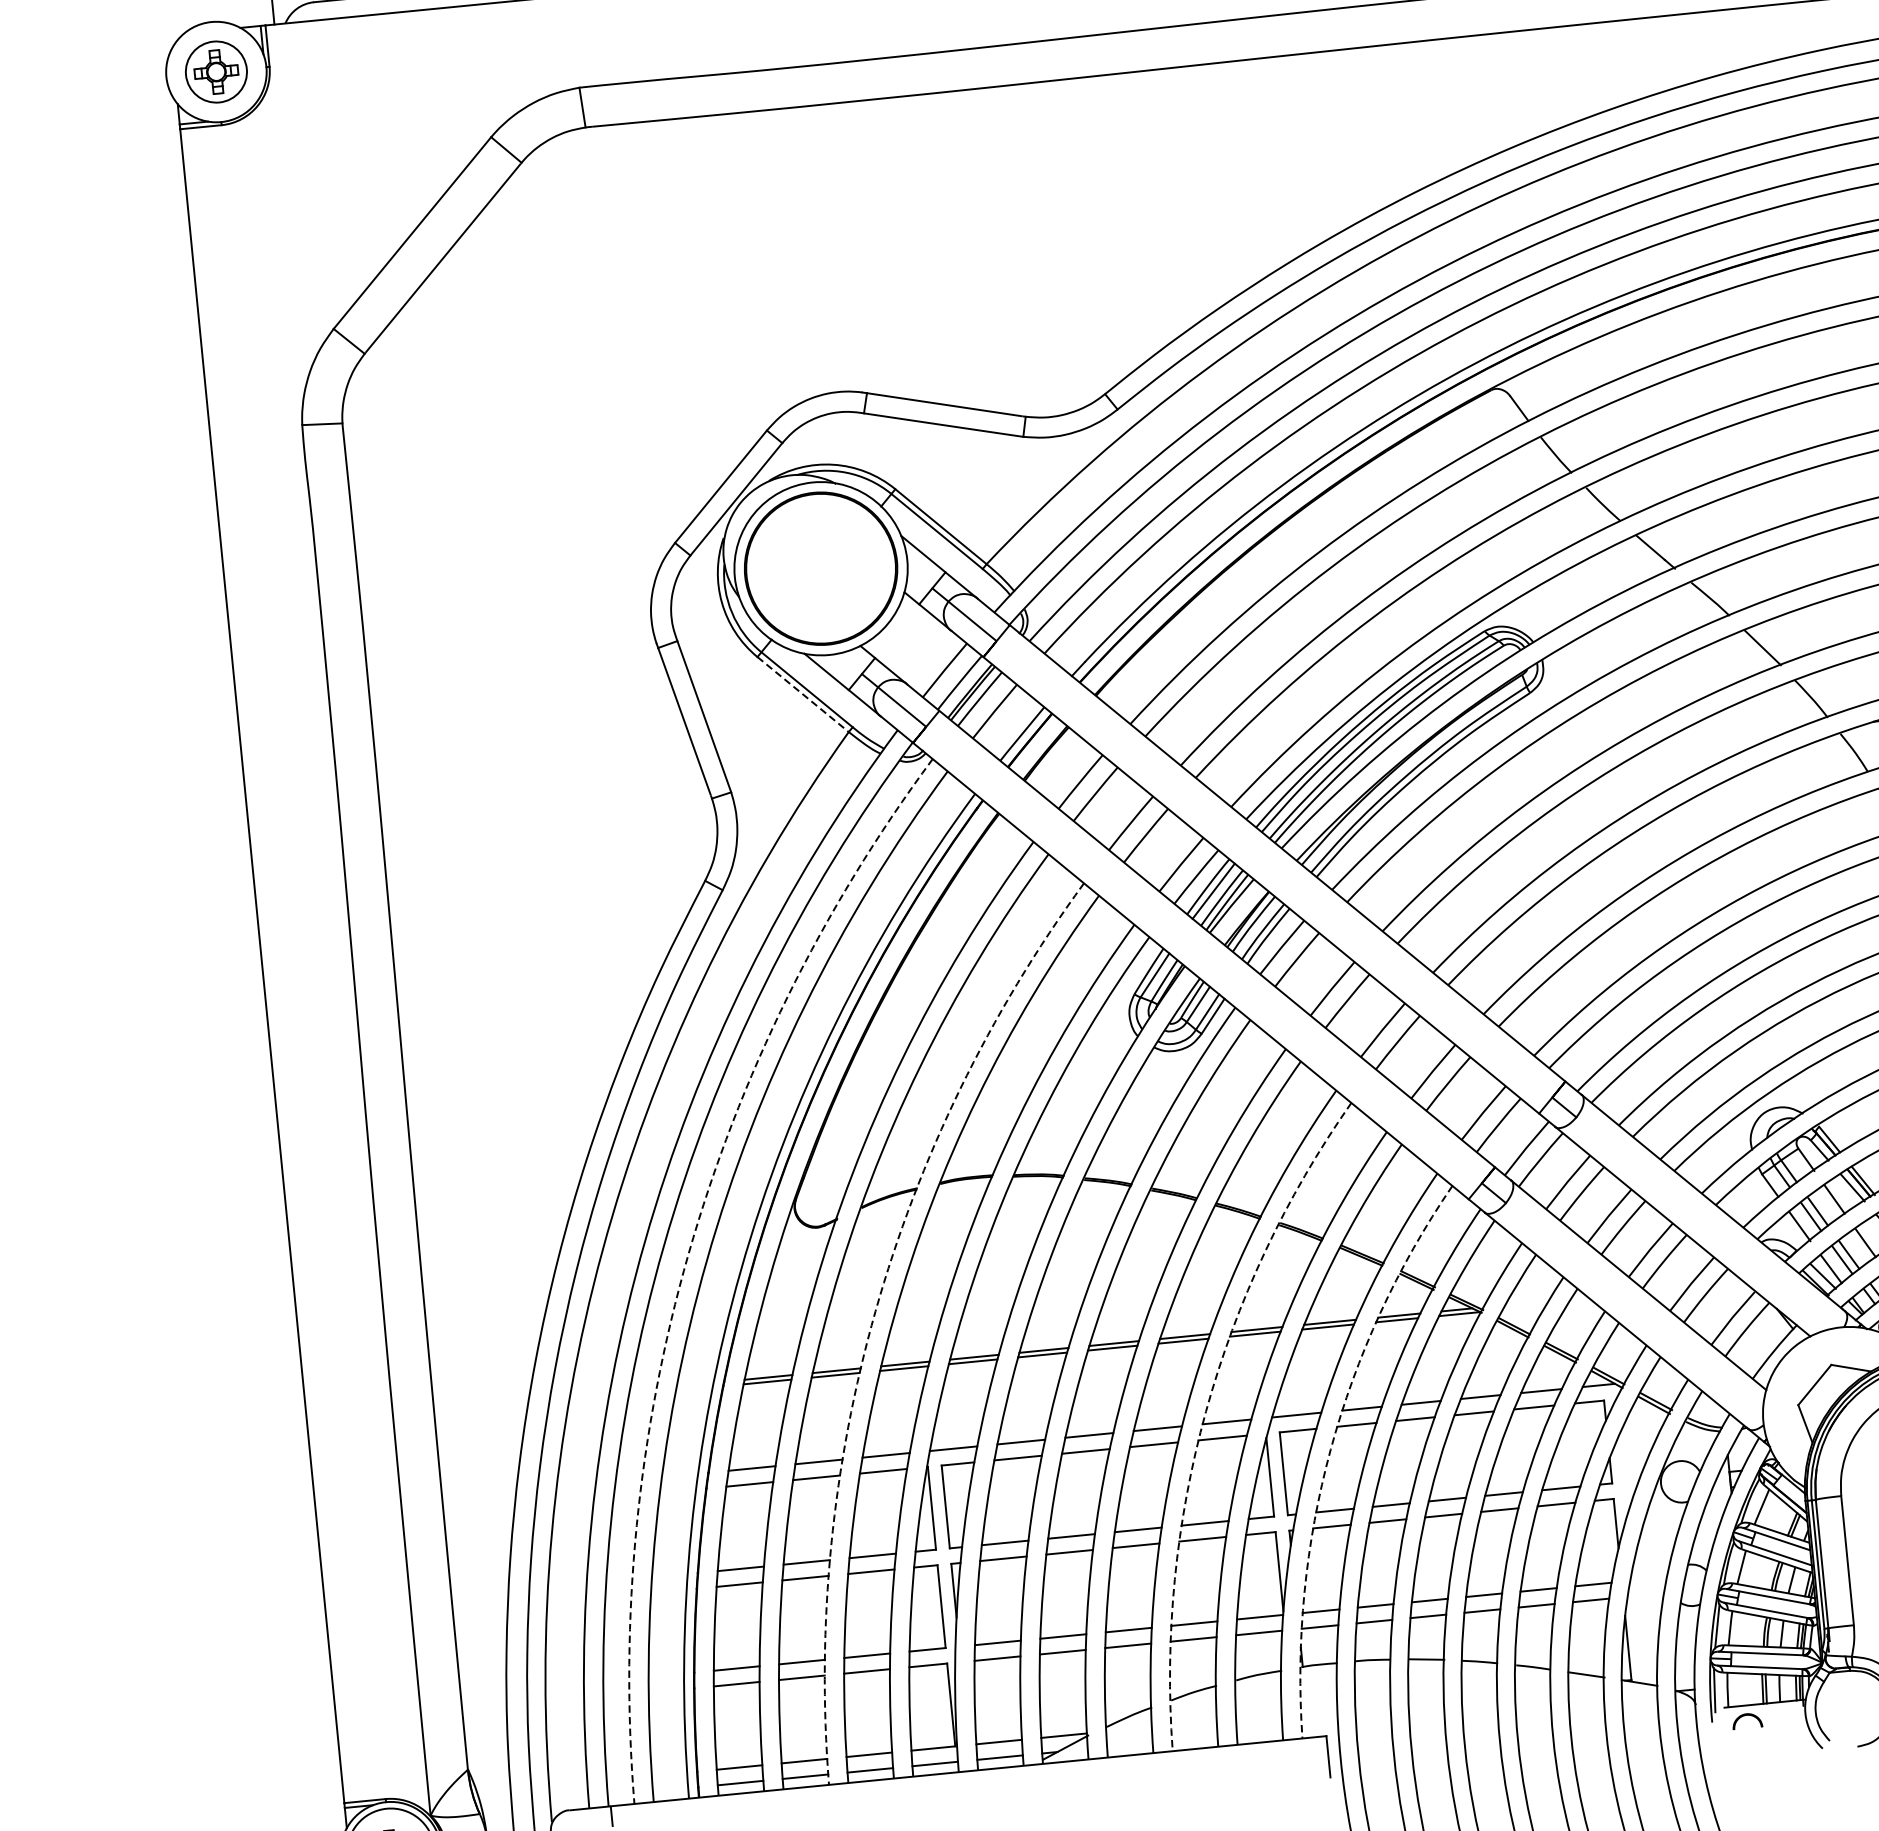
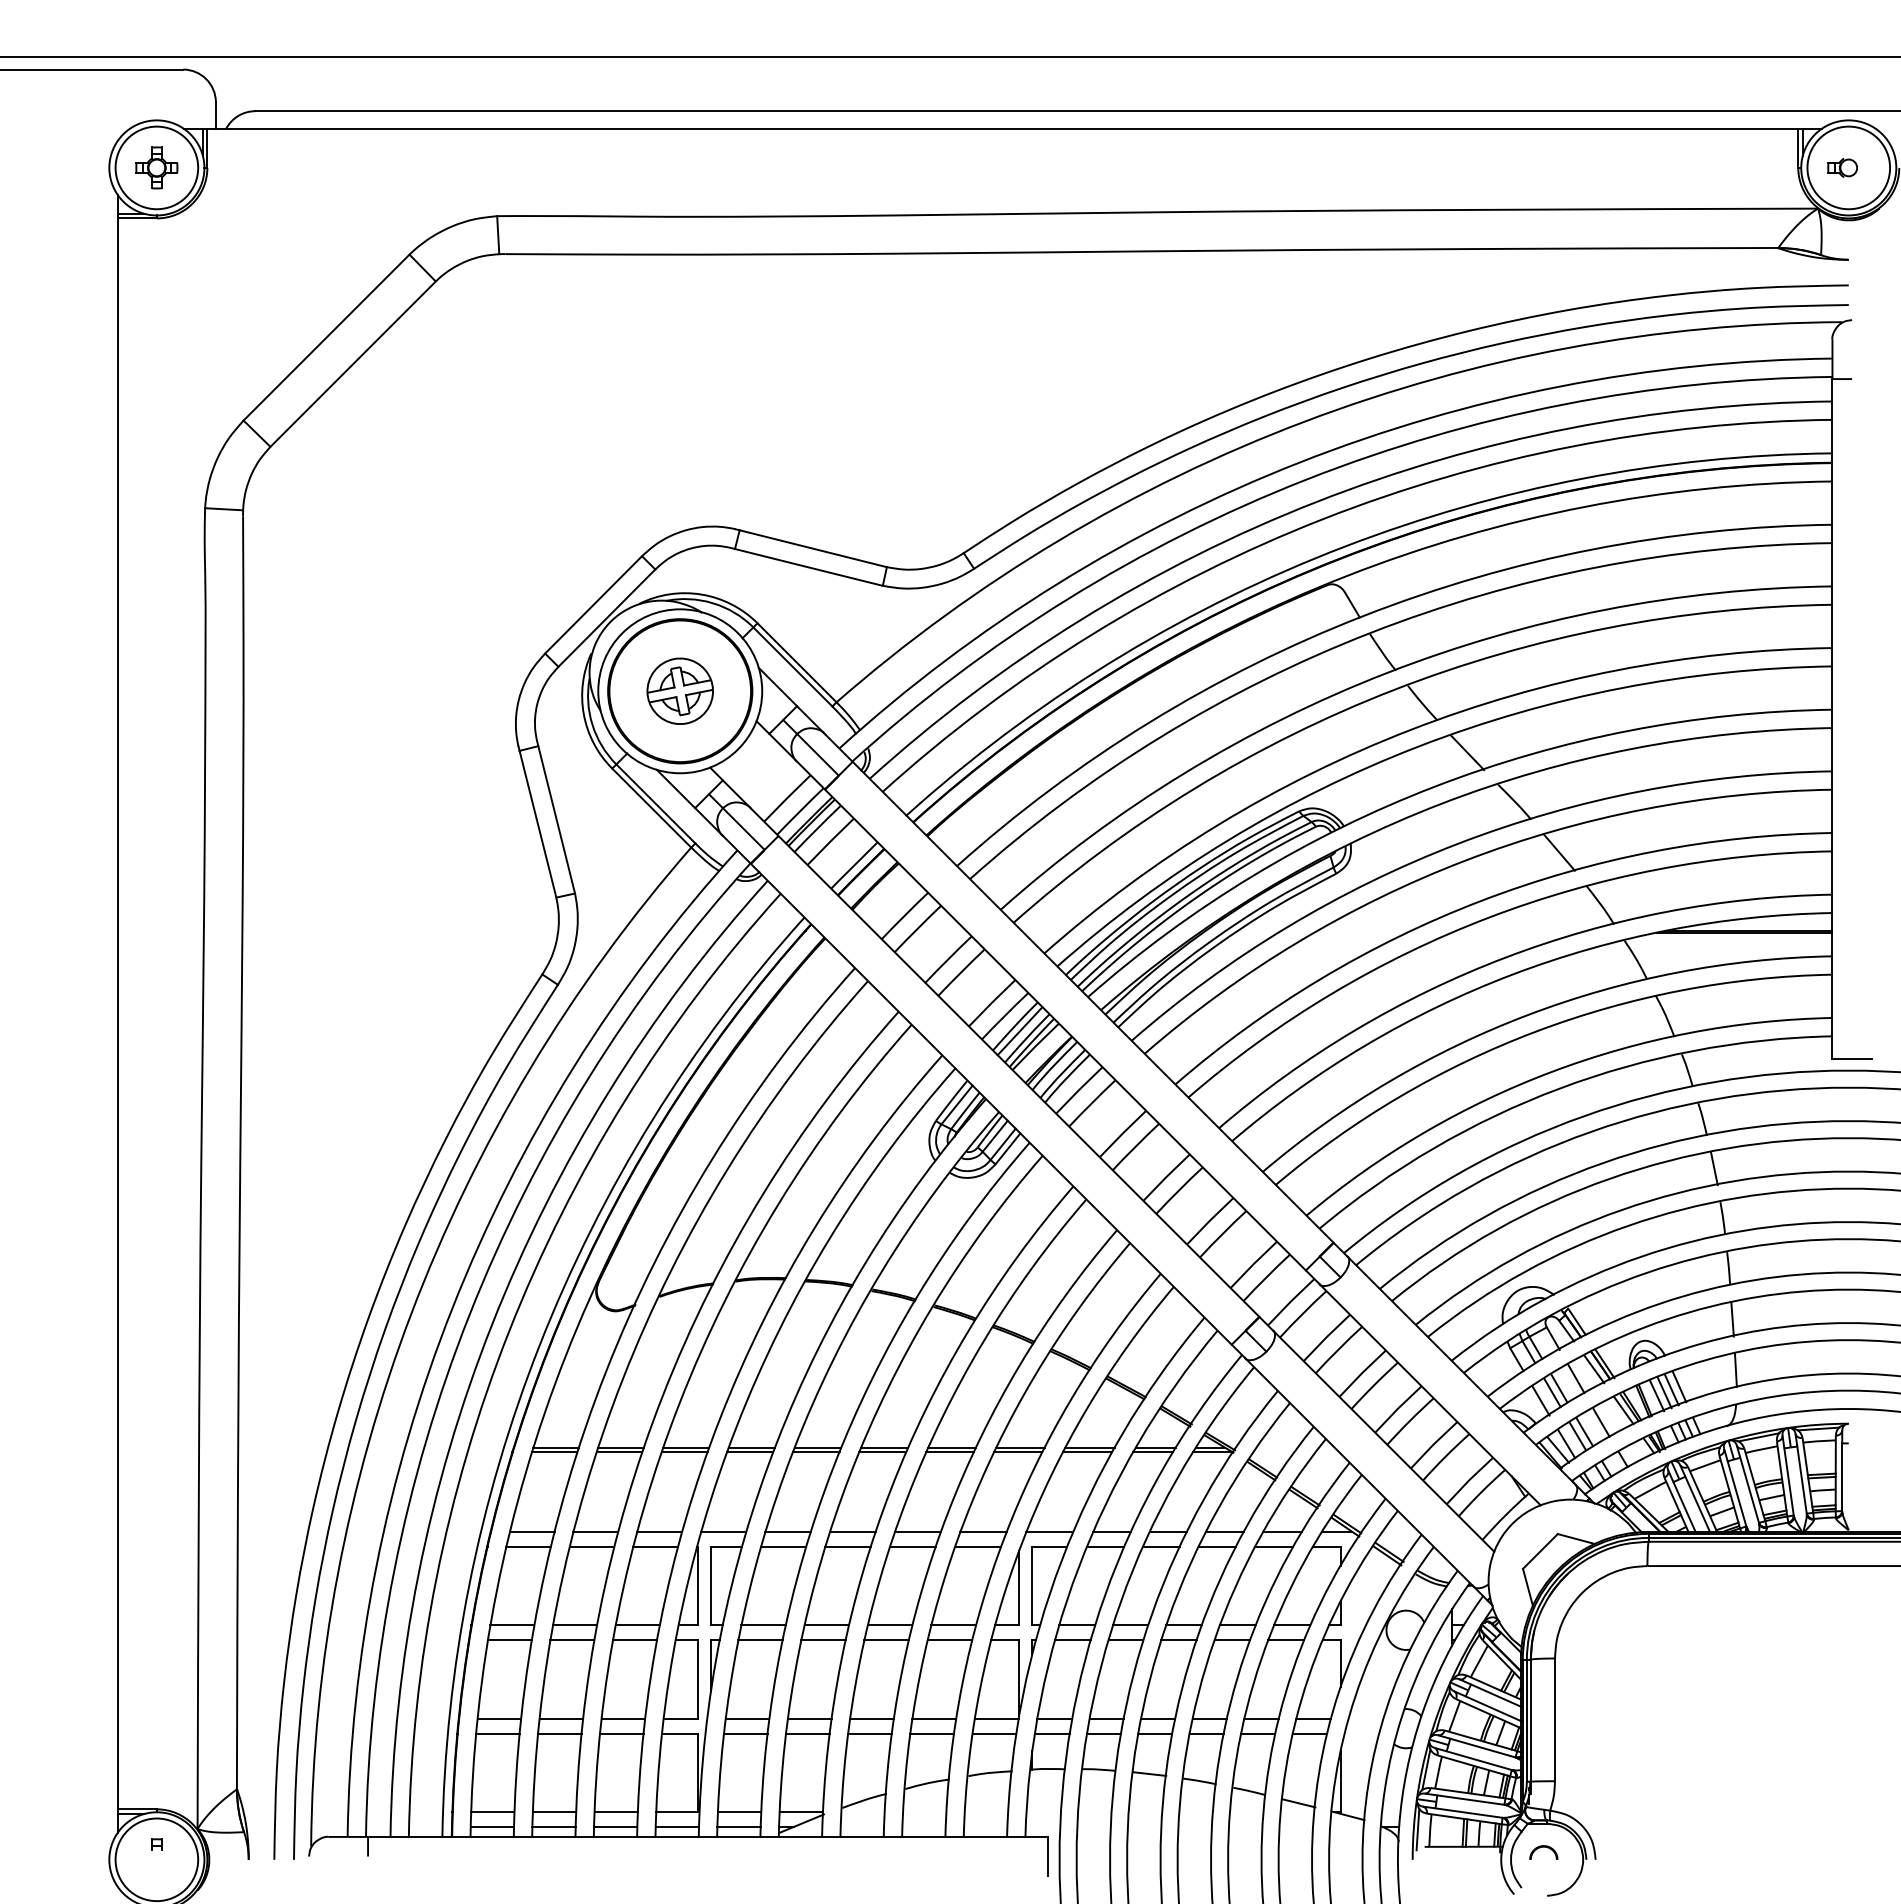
circle: (215, 71) -> (156, 167), size x1.43
part: (820, 567) -> (679, 690), added
line: (802, 695) -> (651, 808), dashed -> solid
arc: (688, 1254) -> (492, 1324), dashed -> solid
arc: (876, 1311) -> (663, 1395), dashed -> solid
arc: (1205, 1411) -> (964, 1520), dashed -> solid
arc: (1330, 1449) -> (1078, 1567), dashed -> solid
part: (1746, 1721) -> (1543, 1852), moved

